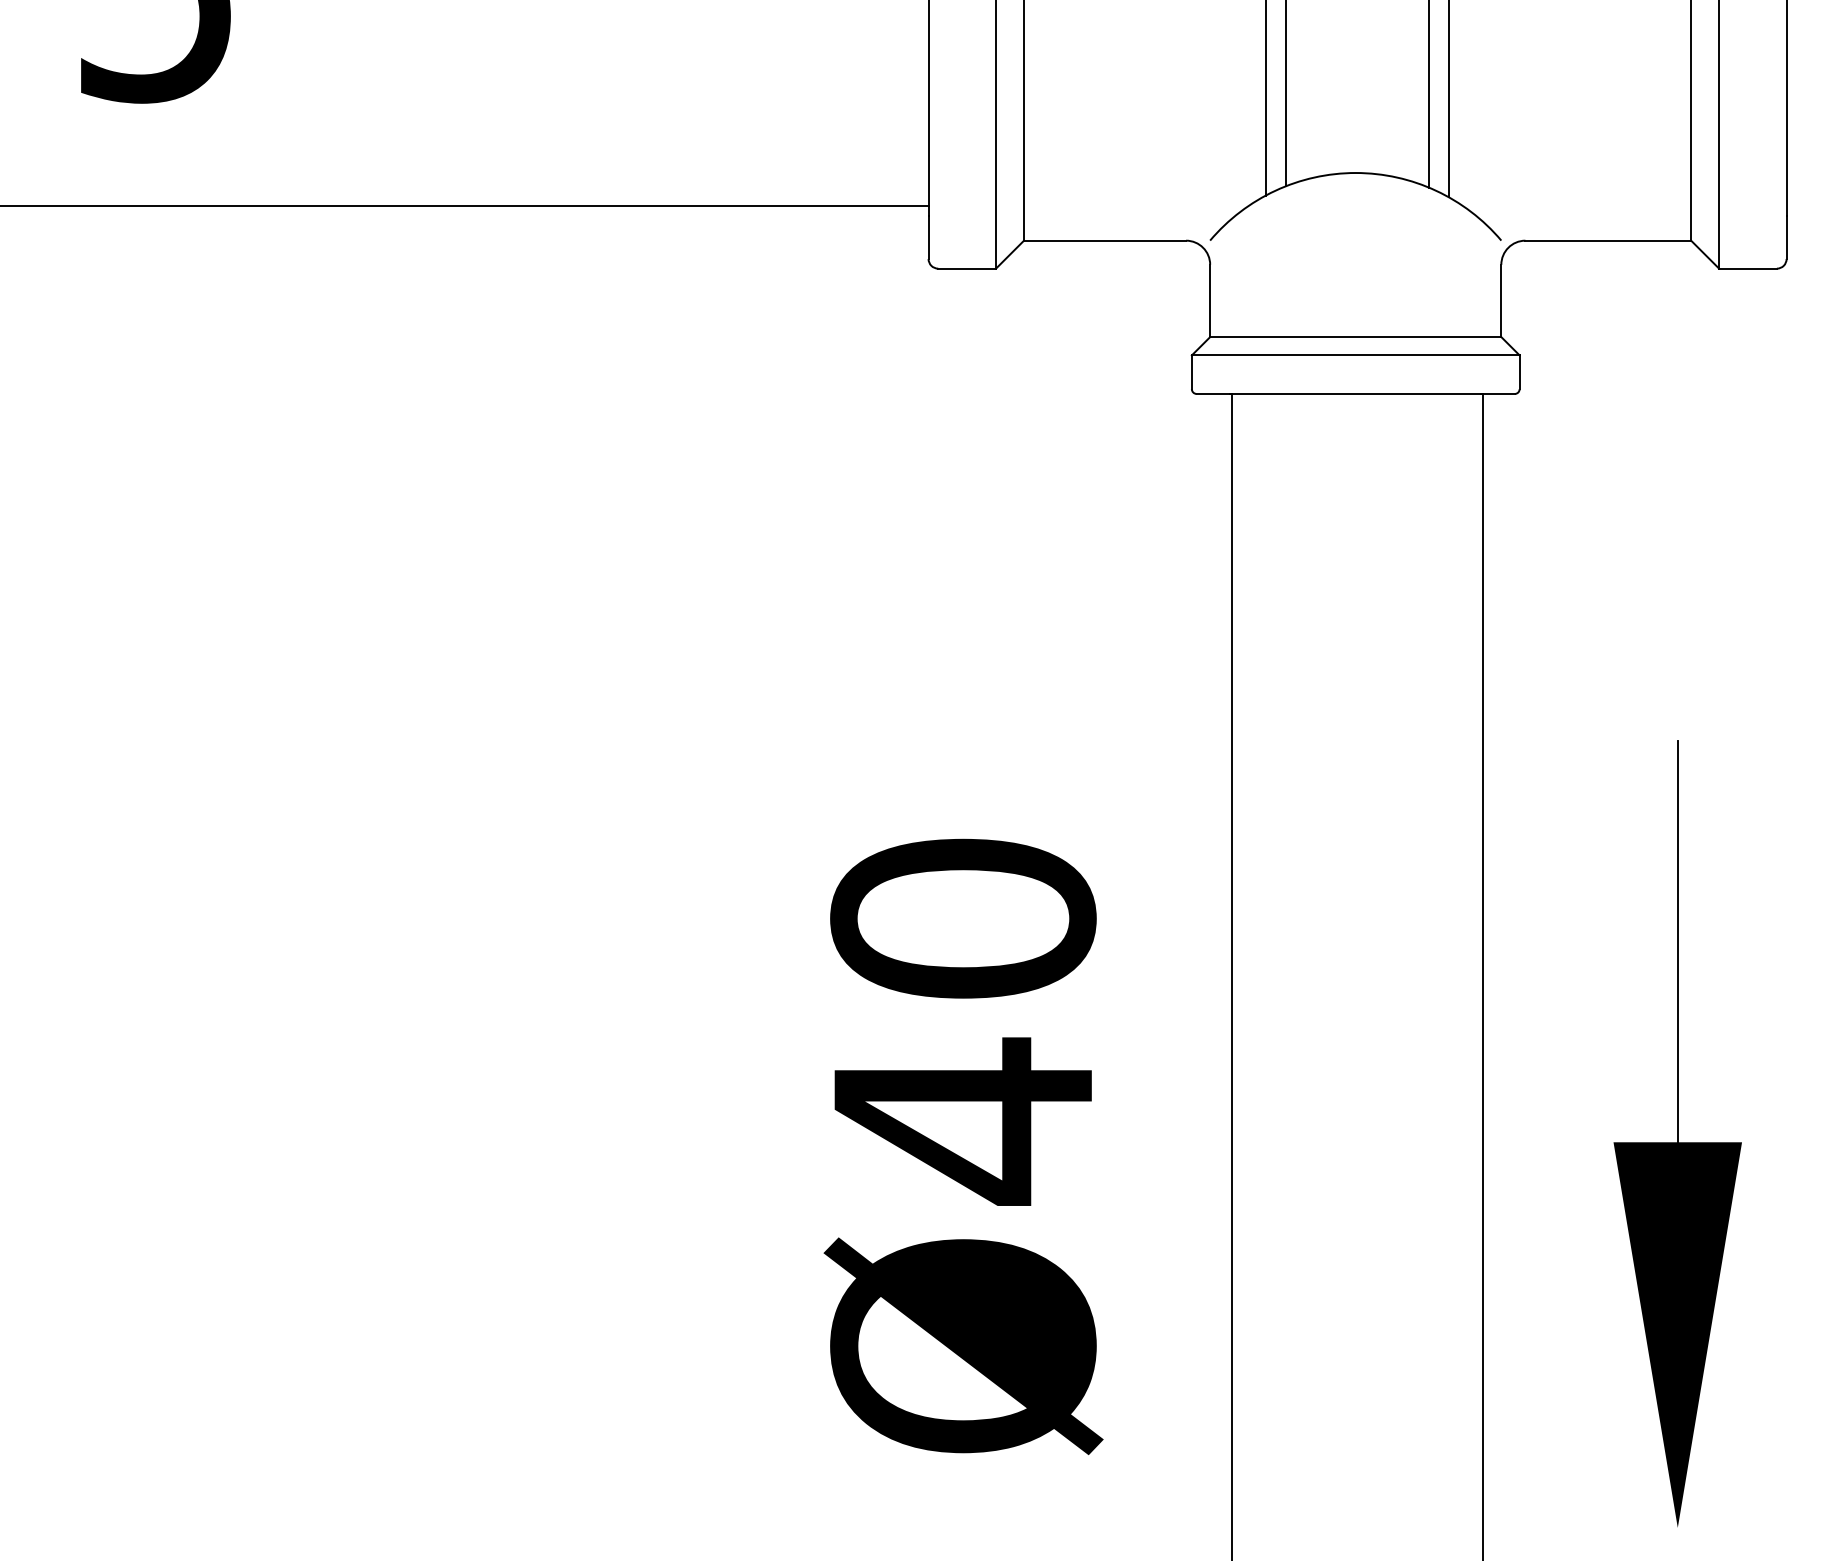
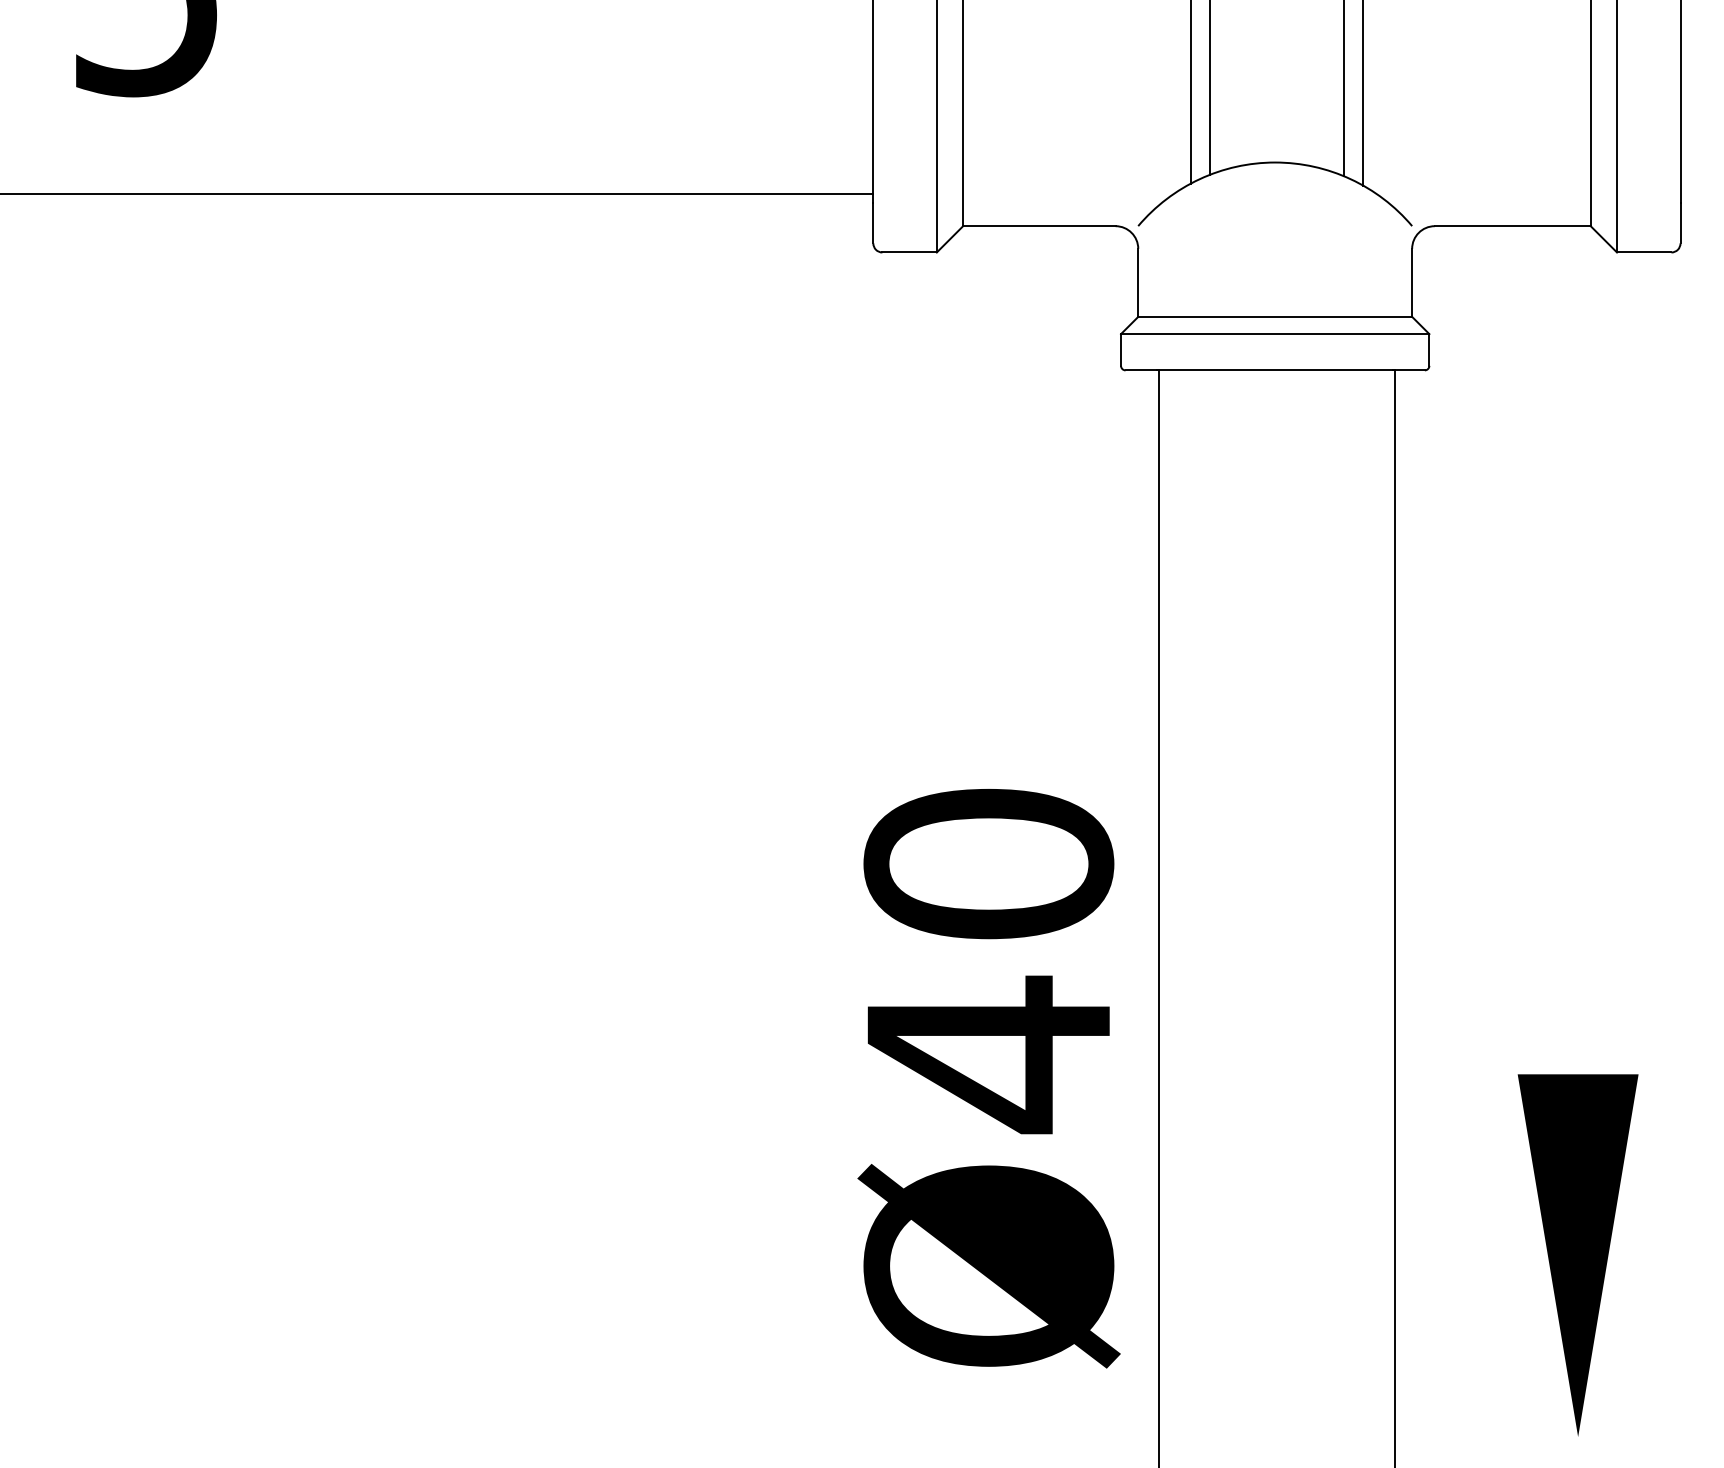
line: (1677, 941) -> (1577, 885), removed
text: (963, 1146) -> (988, 1078), moved

